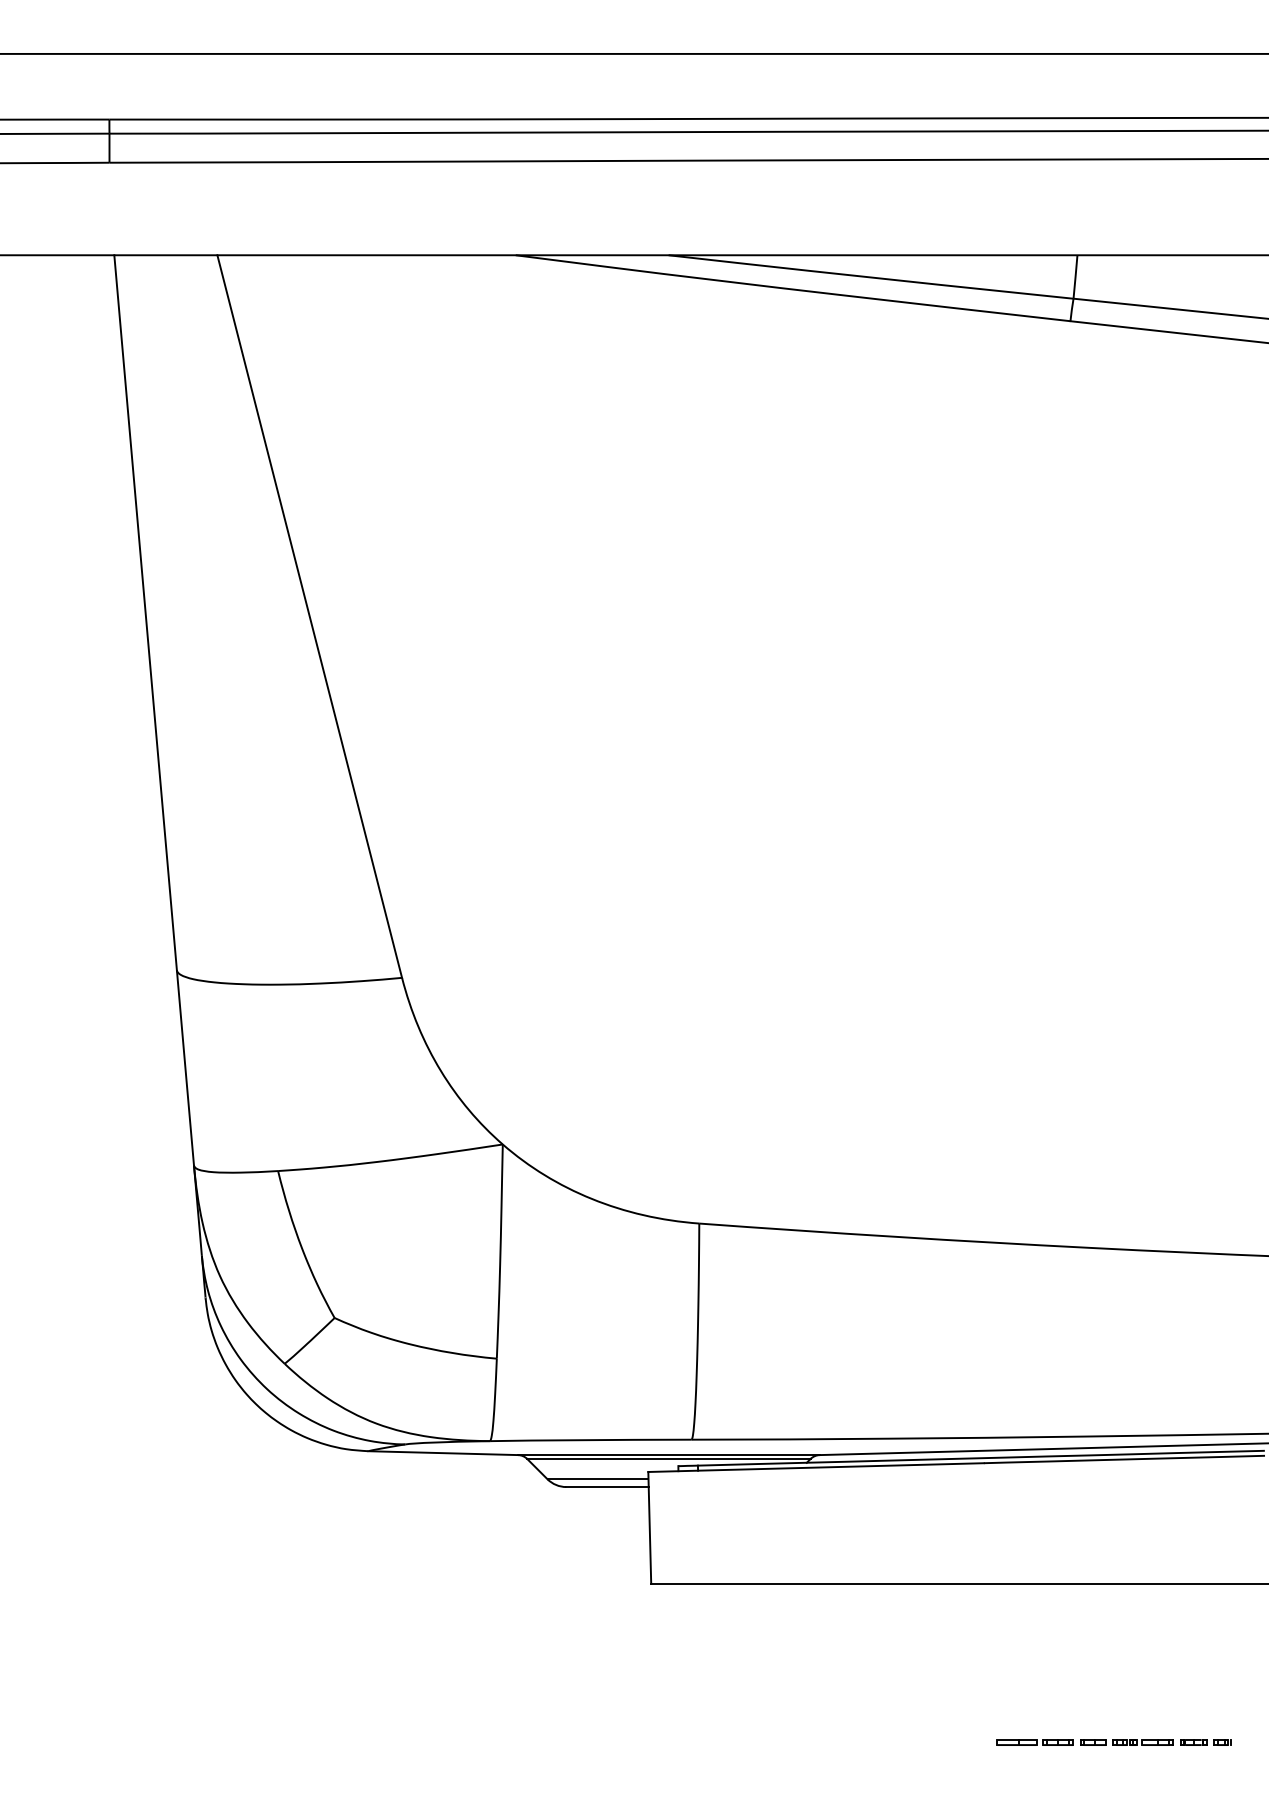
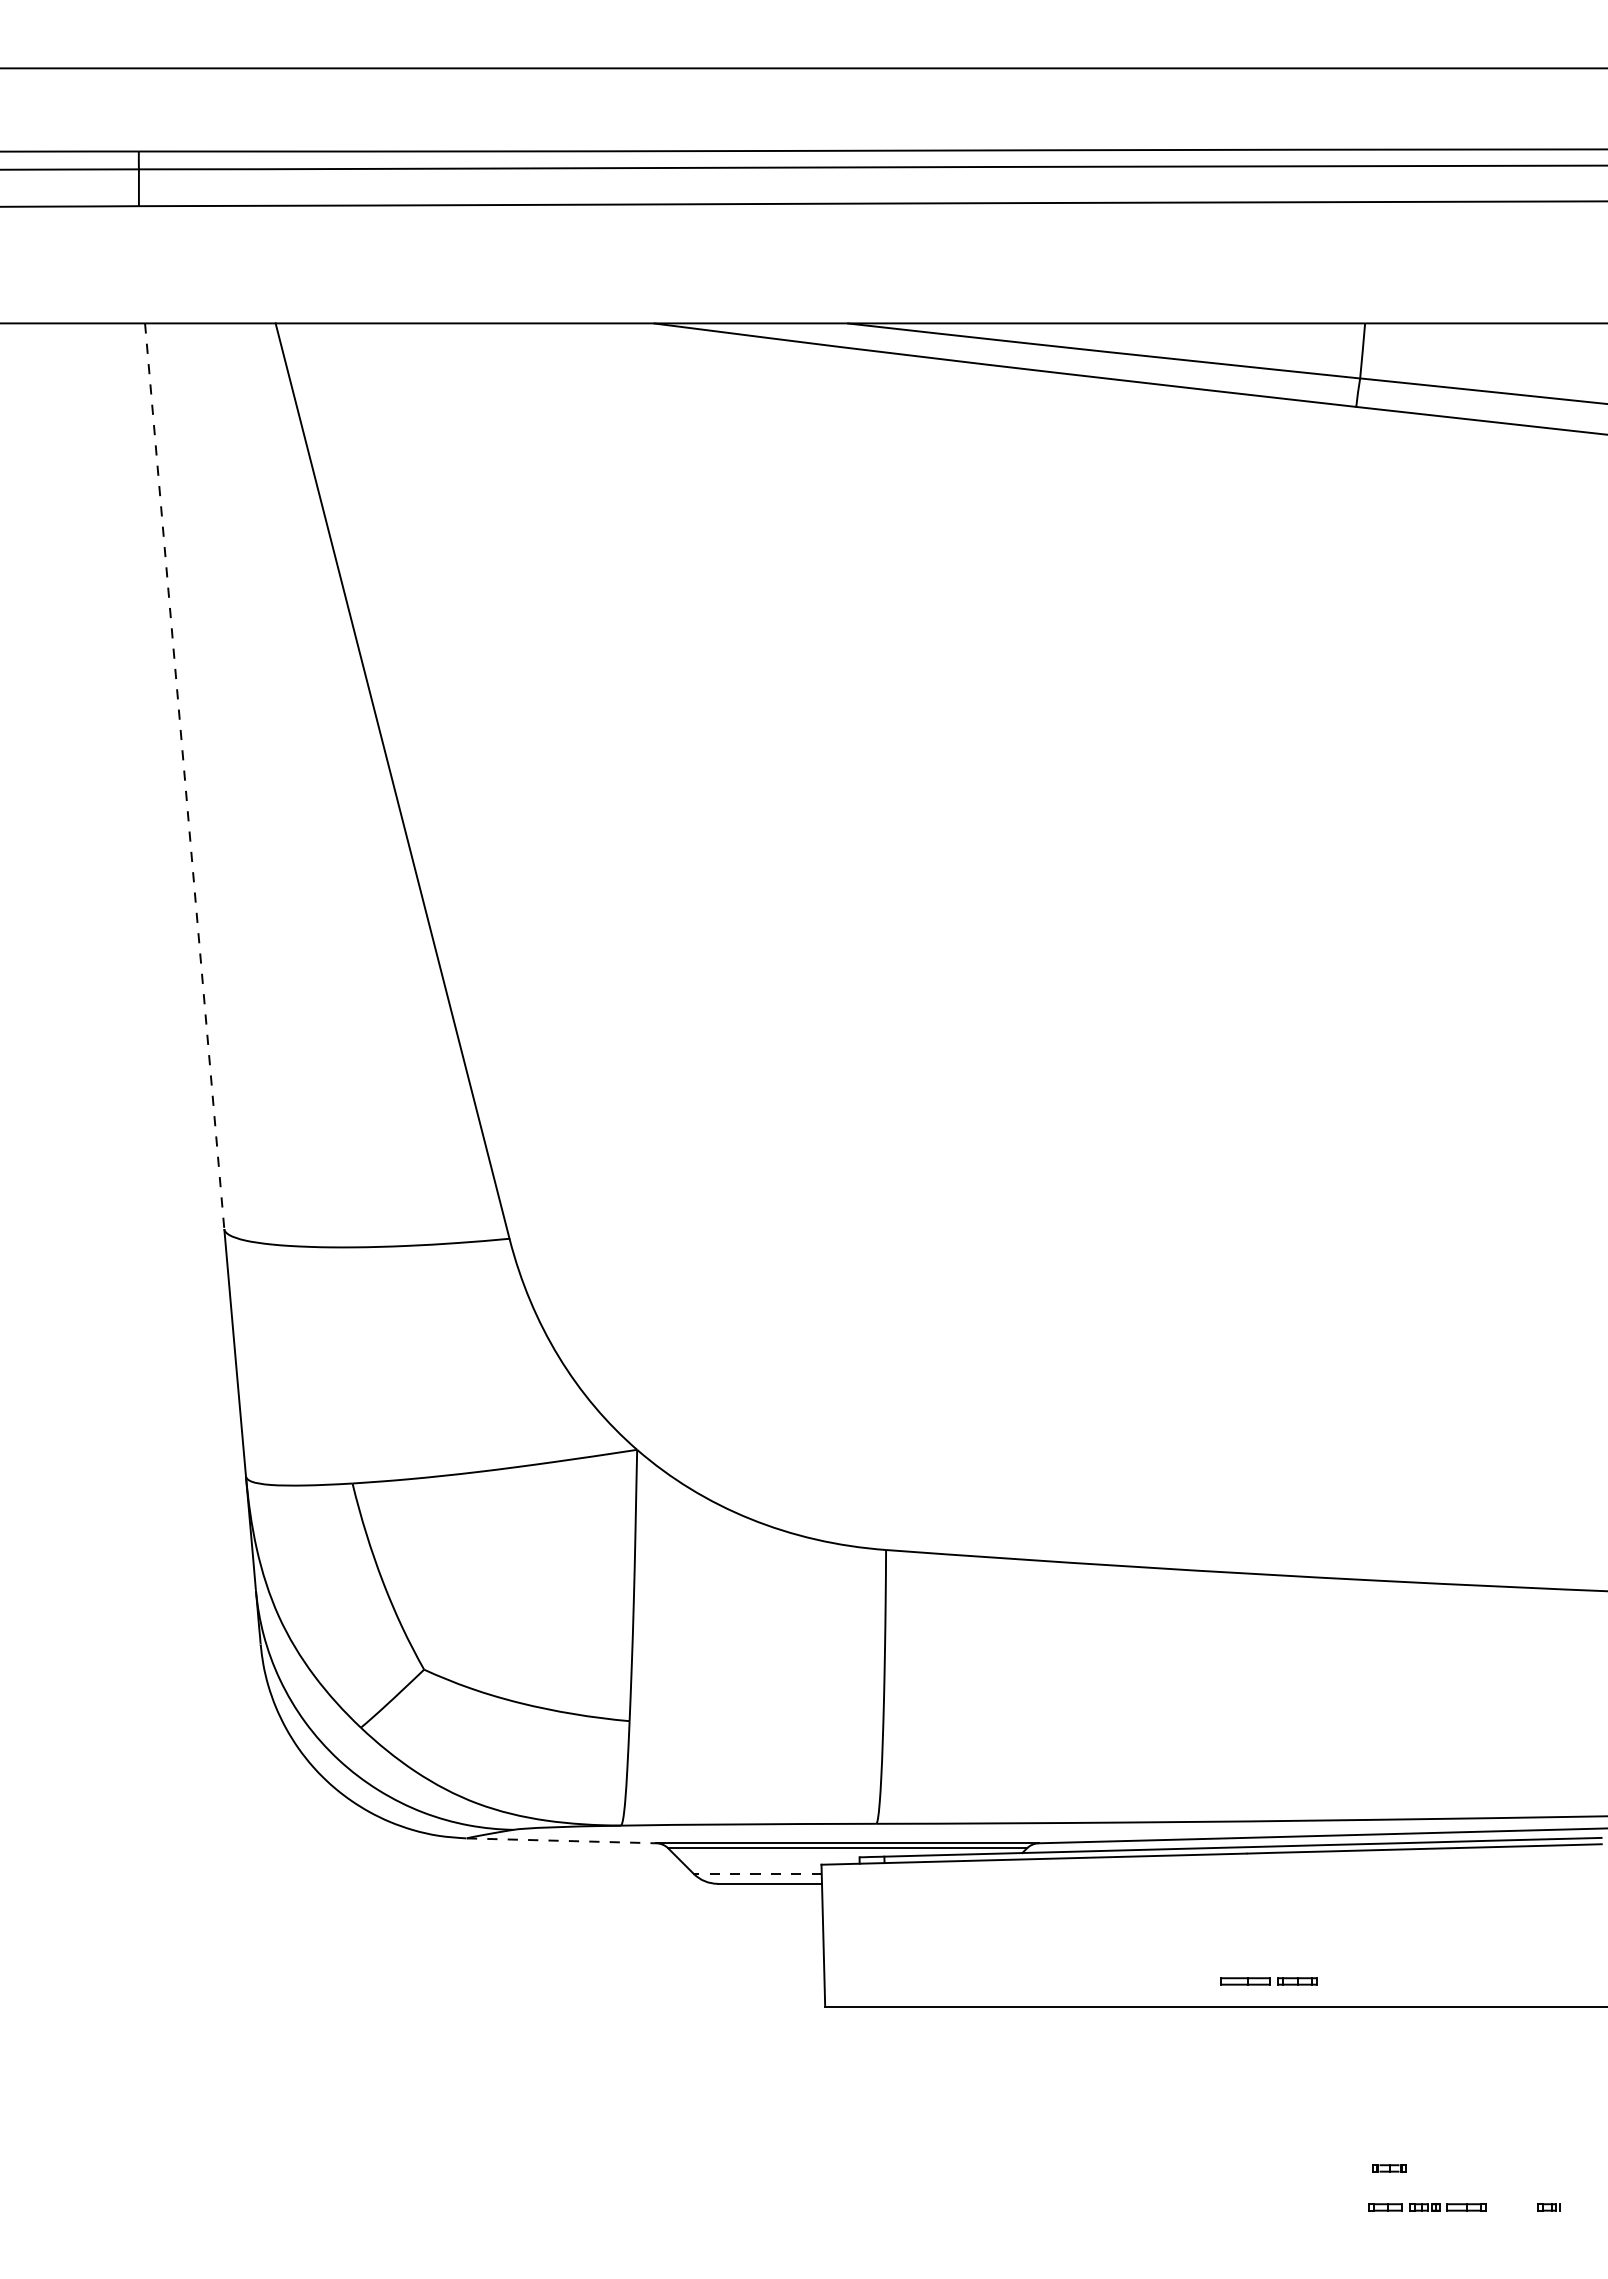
line: (145, 612) -> (184, 776), solid -> dashed
line: (443, 1452) -> (561, 1840), solid -> dashed
line: (597, 1478) -> (757, 1873), solid -> dashed
part: (1035, 1742) -> (1268, 1981), moved
part: (1193, 1742) -> (1389, 2168), moved

